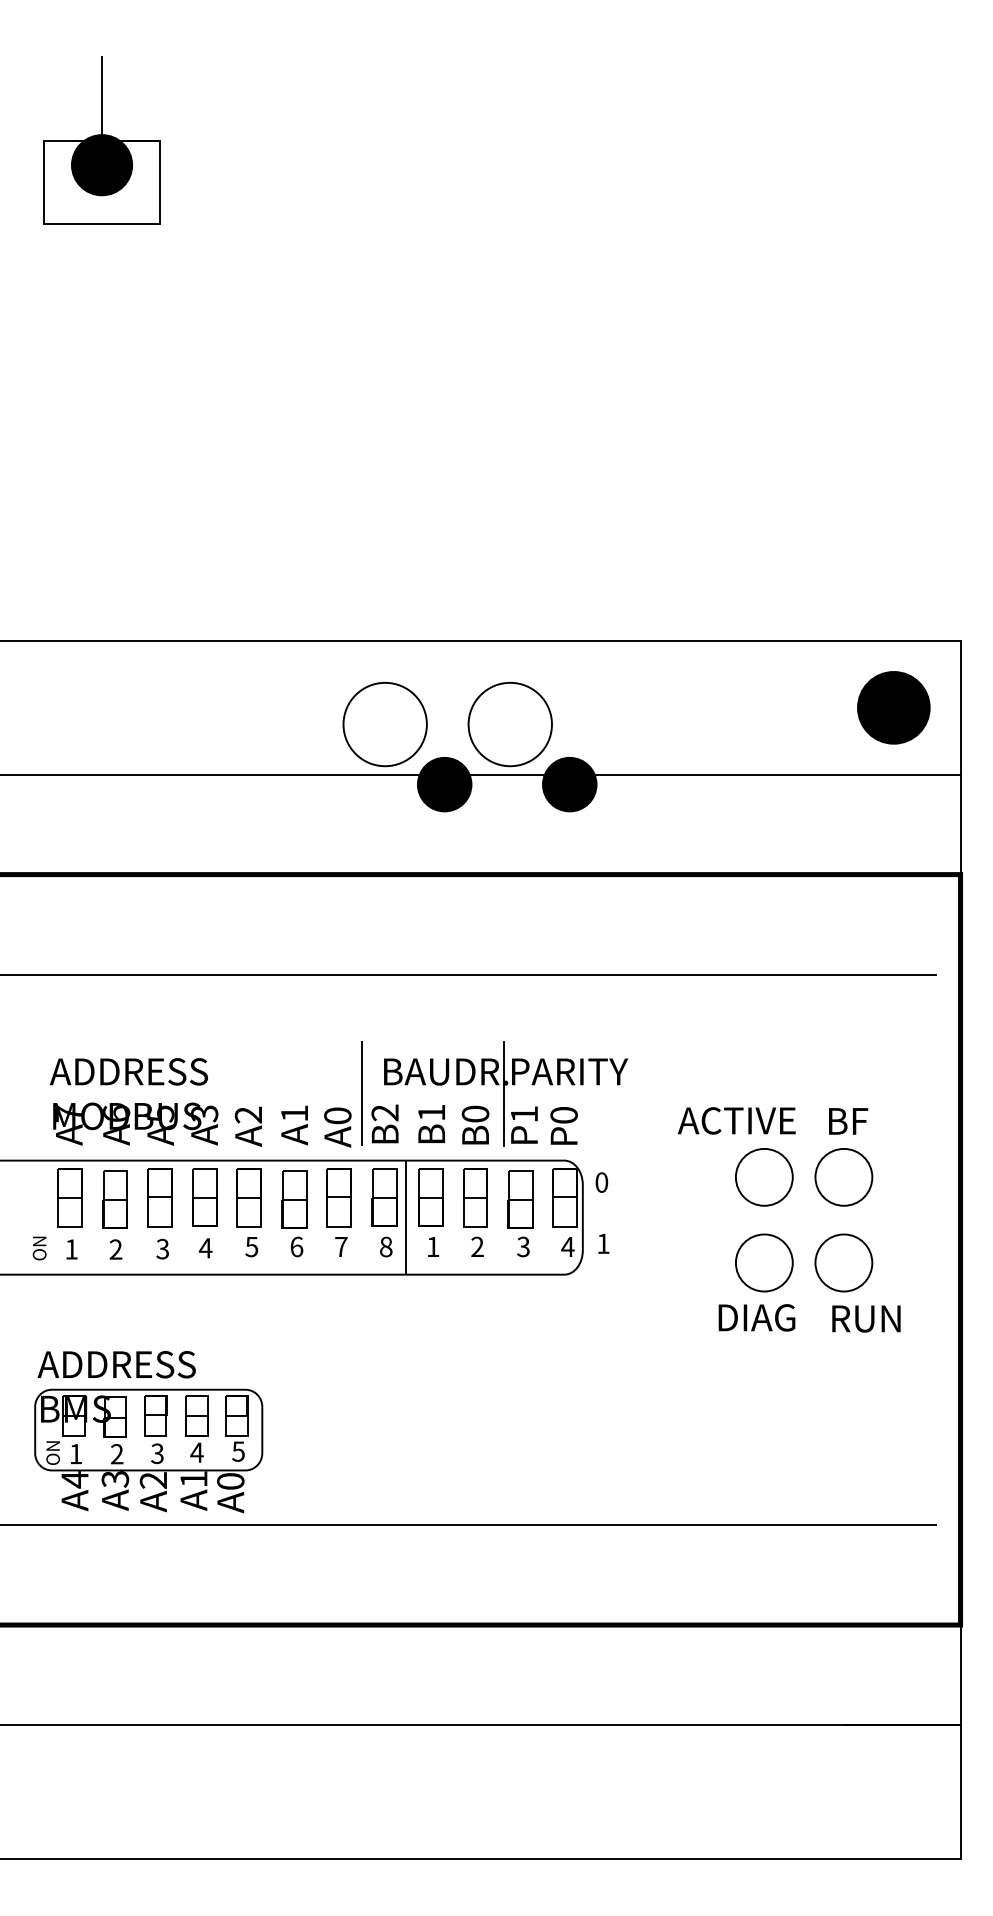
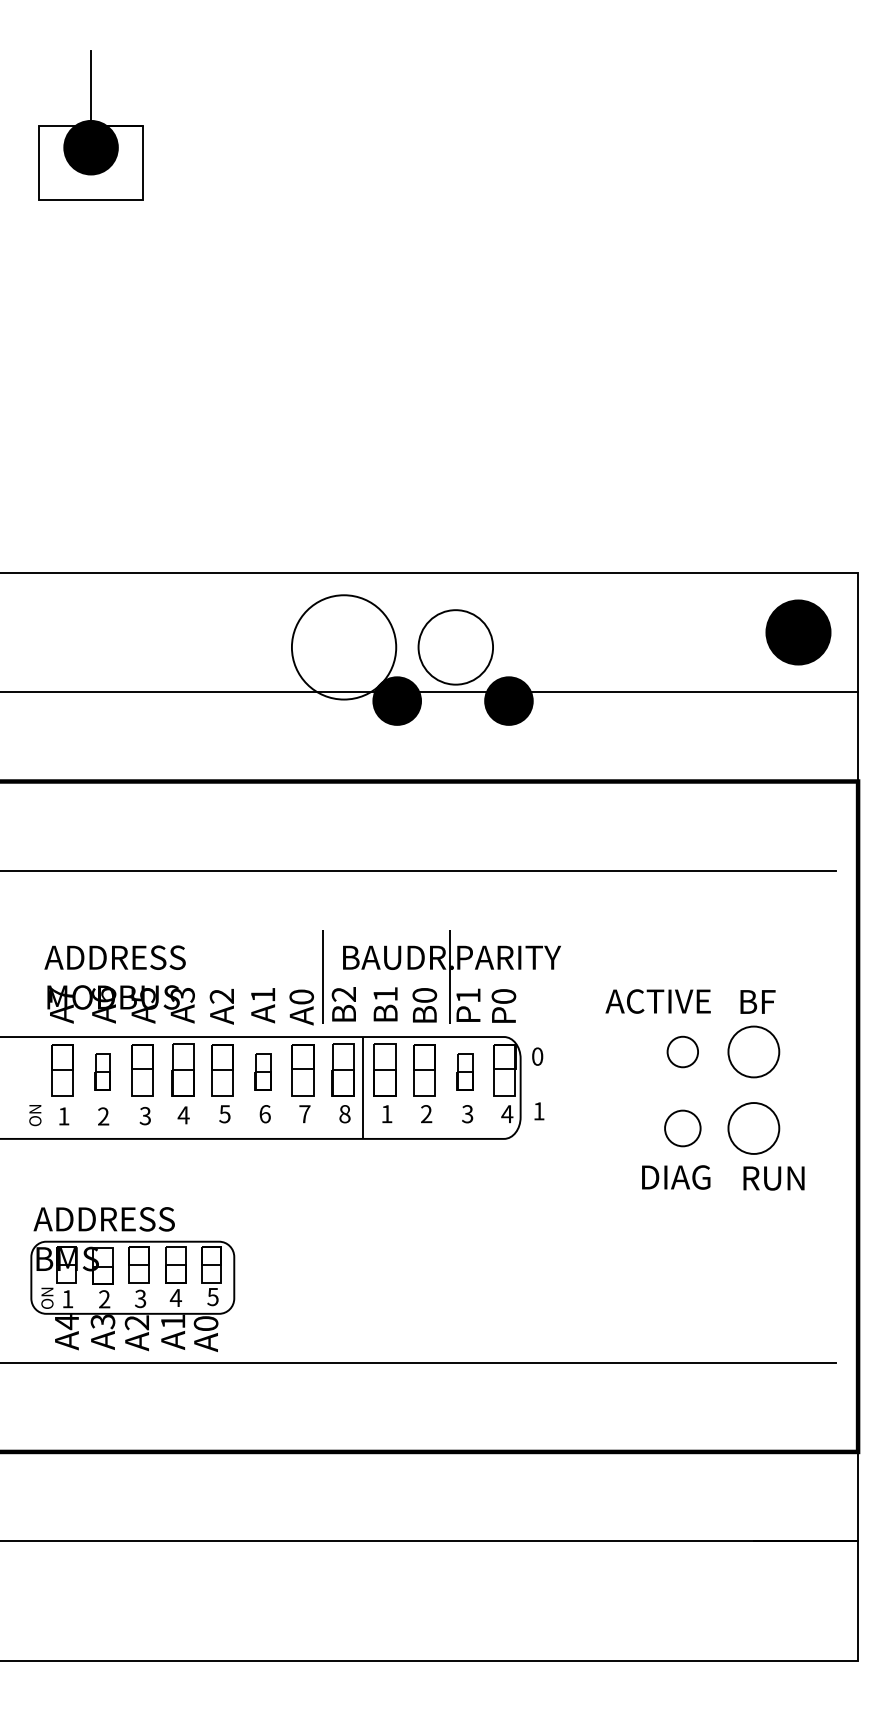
circle: (384, 724) -> (343, 647), size x1.4
part: (764, 1177) -> (682, 1052), size x0.6
part: (114, 1199) -> (102, 1071), size x0.7
part: (294, 1199) -> (263, 1071), size x0.7
part: (520, 1199) -> (464, 1071), size x0.7
part: (764, 1262) -> (682, 1128), size x0.7

